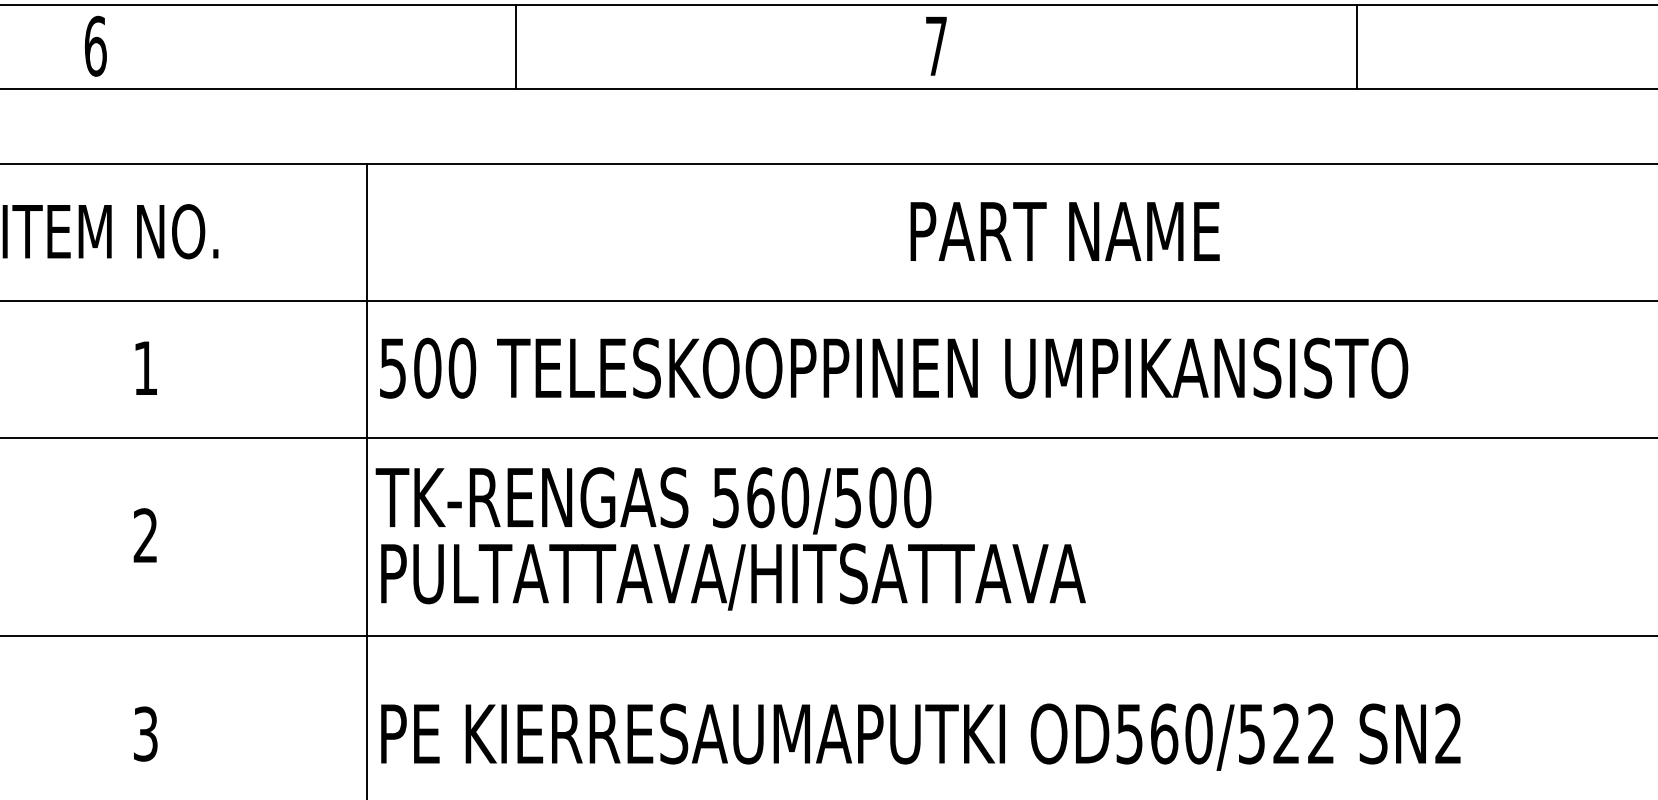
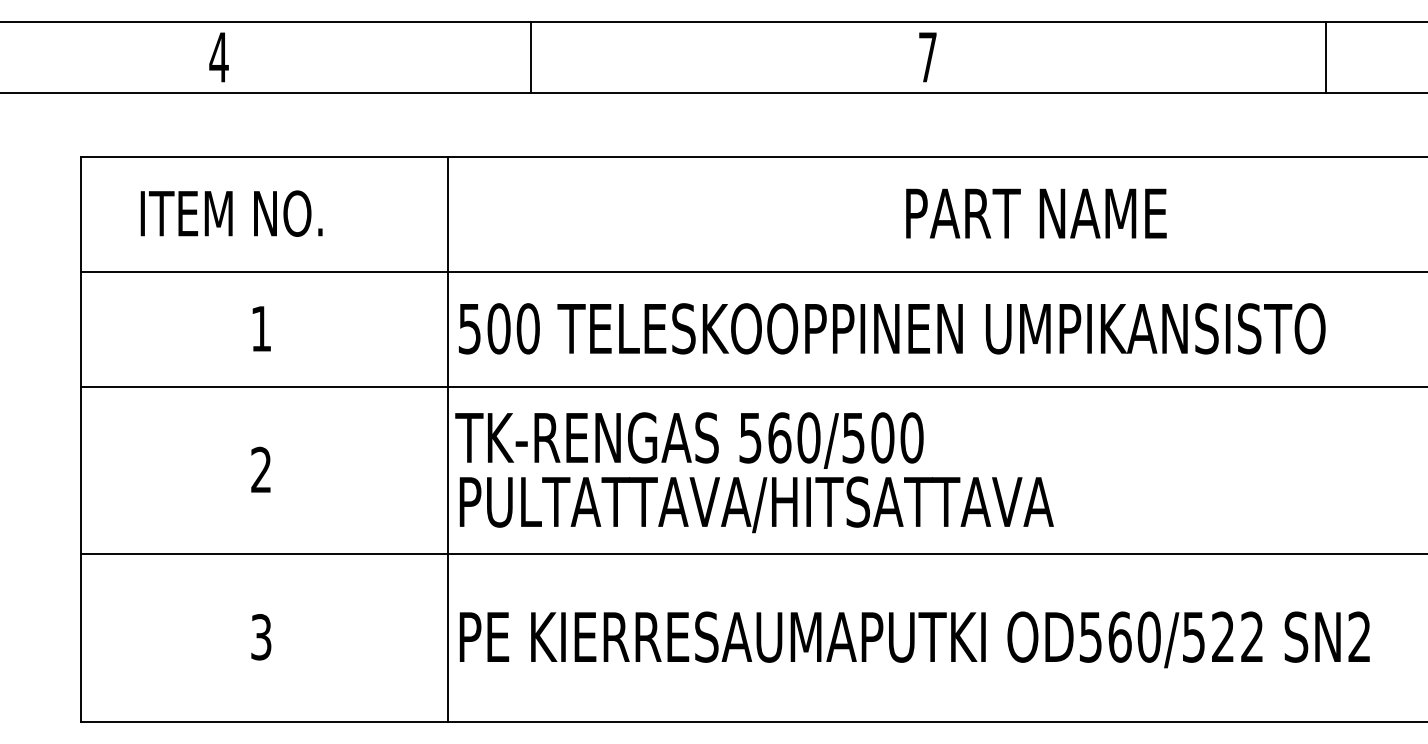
text: (94, 46) -> (218, 57), 6 -> 4
line: (516, 46) -> (530, 57), moved
line: (1357, 46) -> (1326, 57), moved

